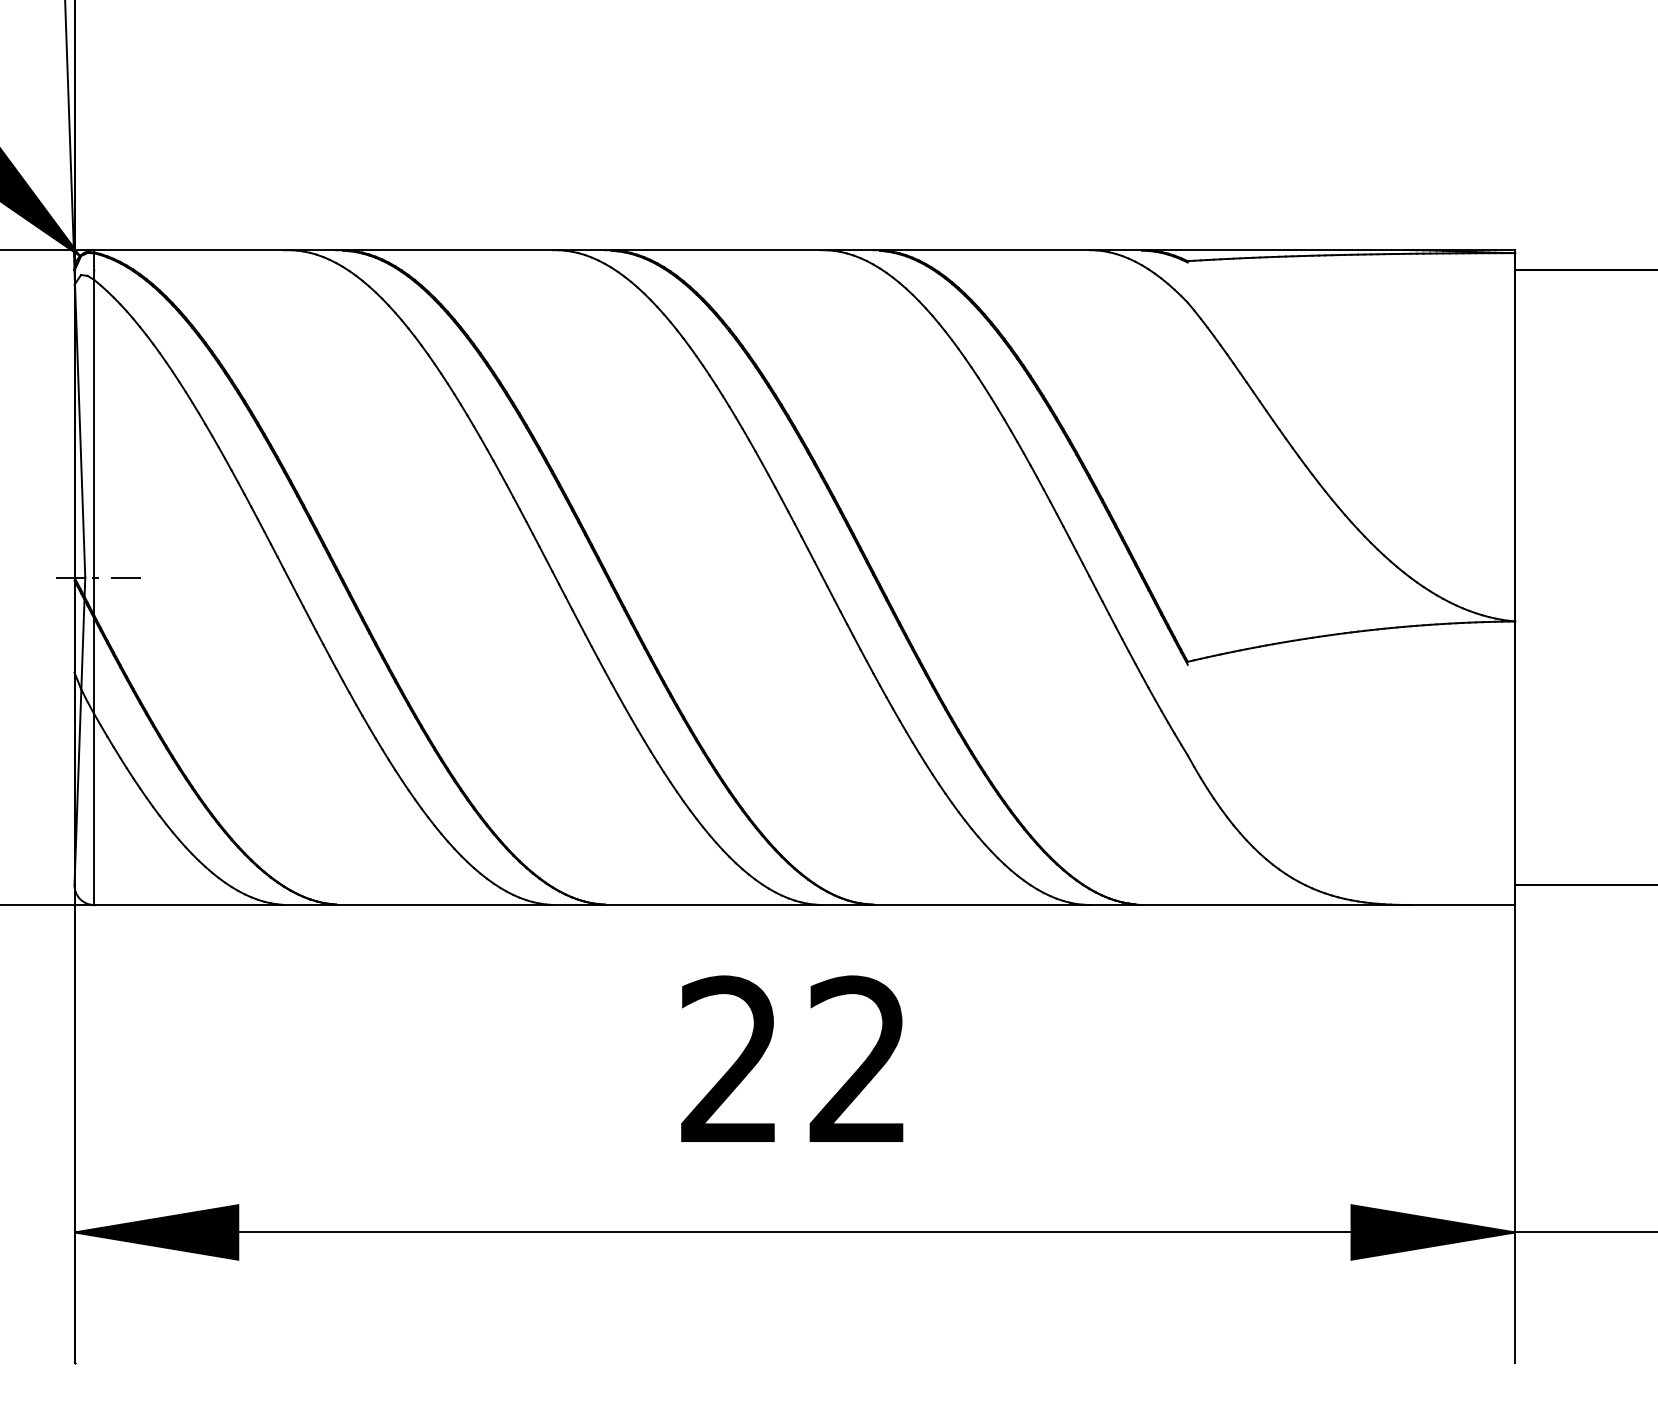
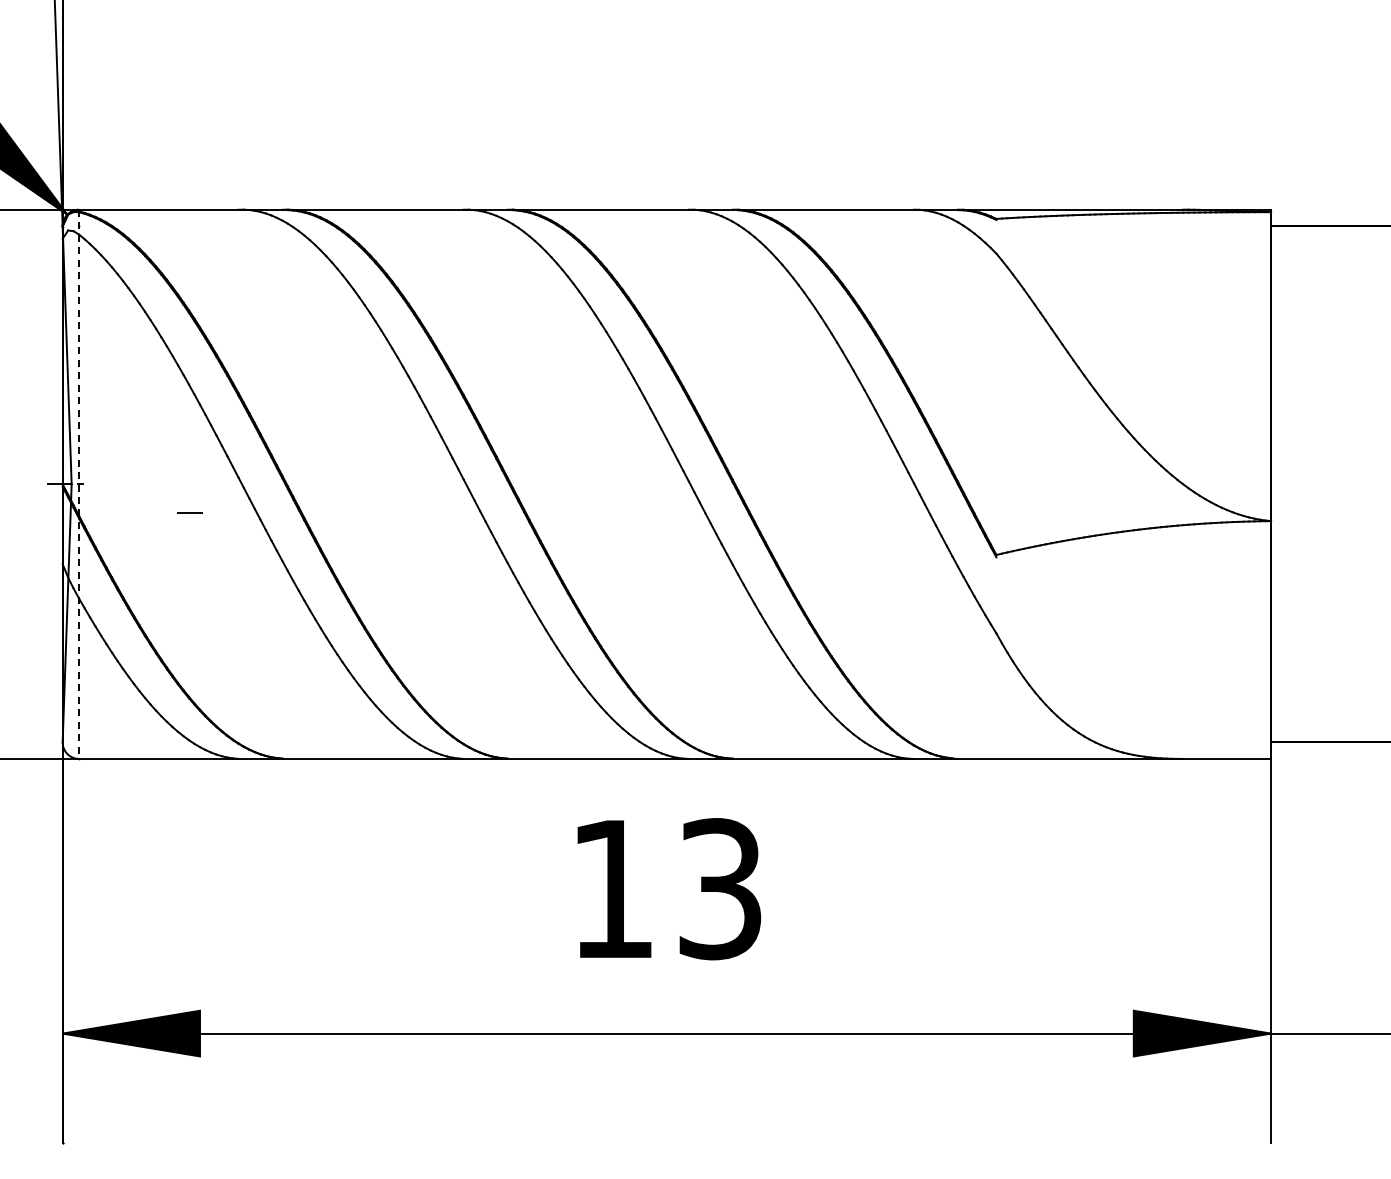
line: (125, 576) -> (189, 512), moved
line: (94, 577) -> (79, 484), solid -> dashed
text: (794, 1060) -> (666, 889), 22 -> 13

